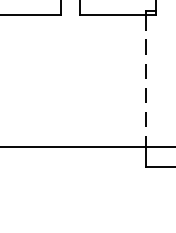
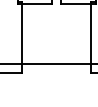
line: (146, 82) -> (91, 34), dashed -> solid

